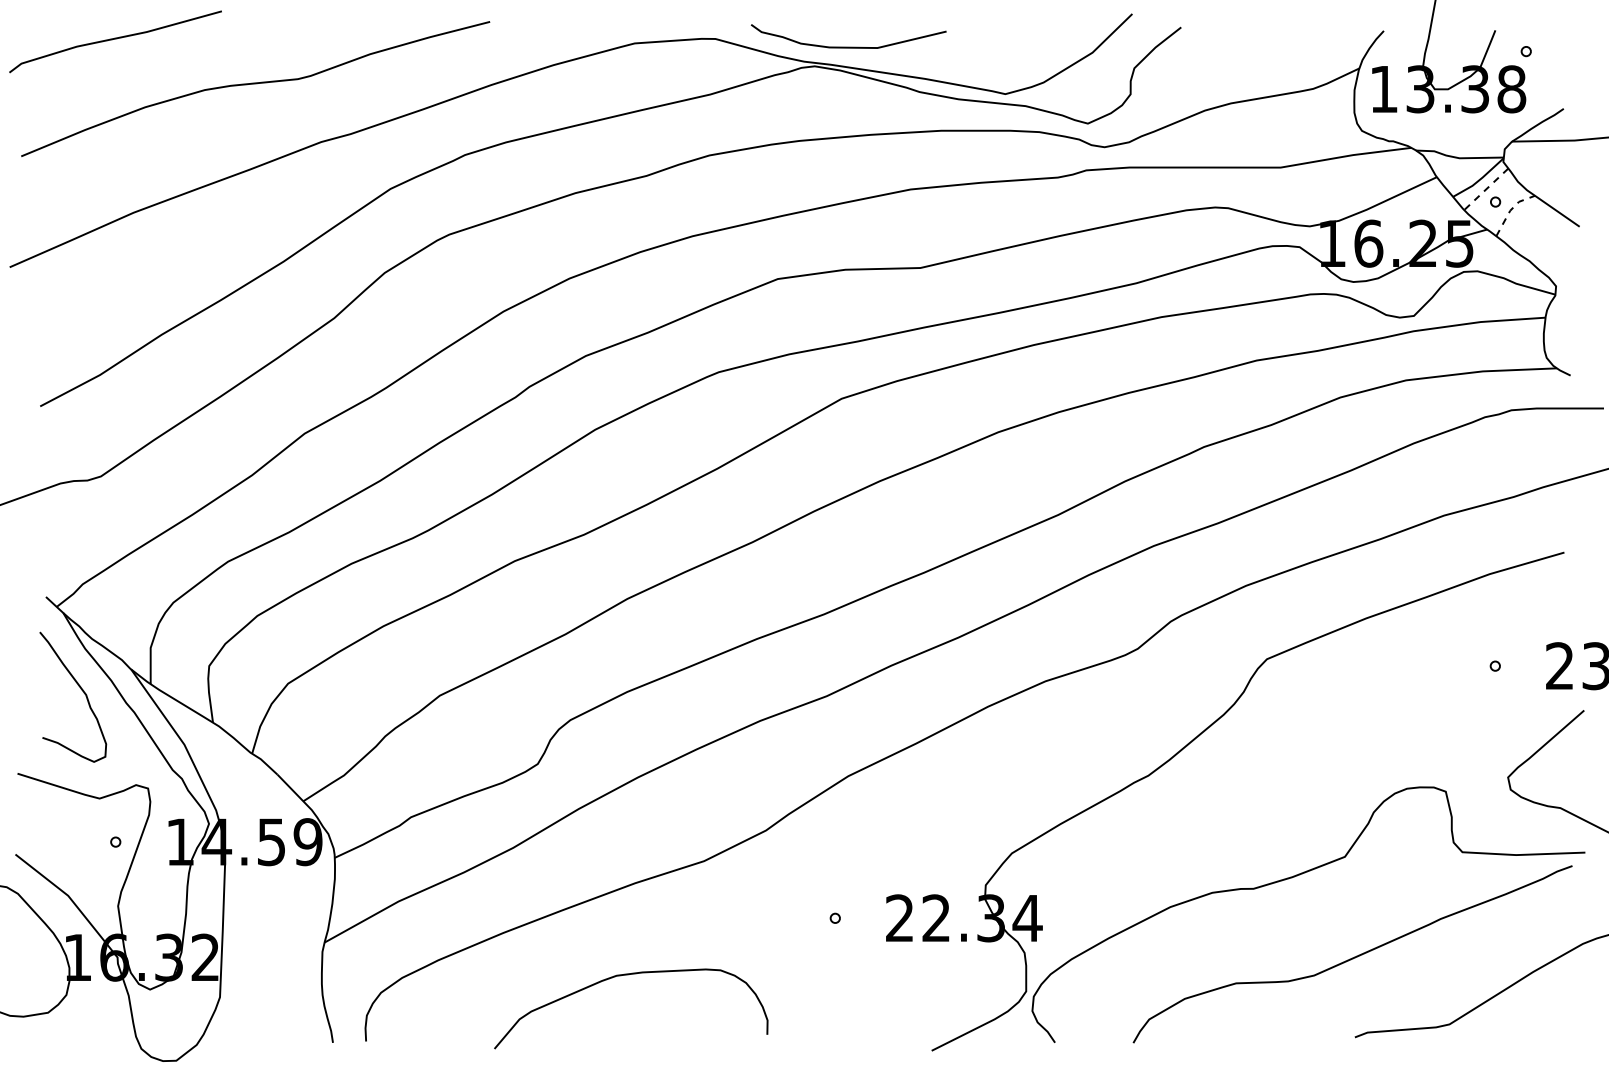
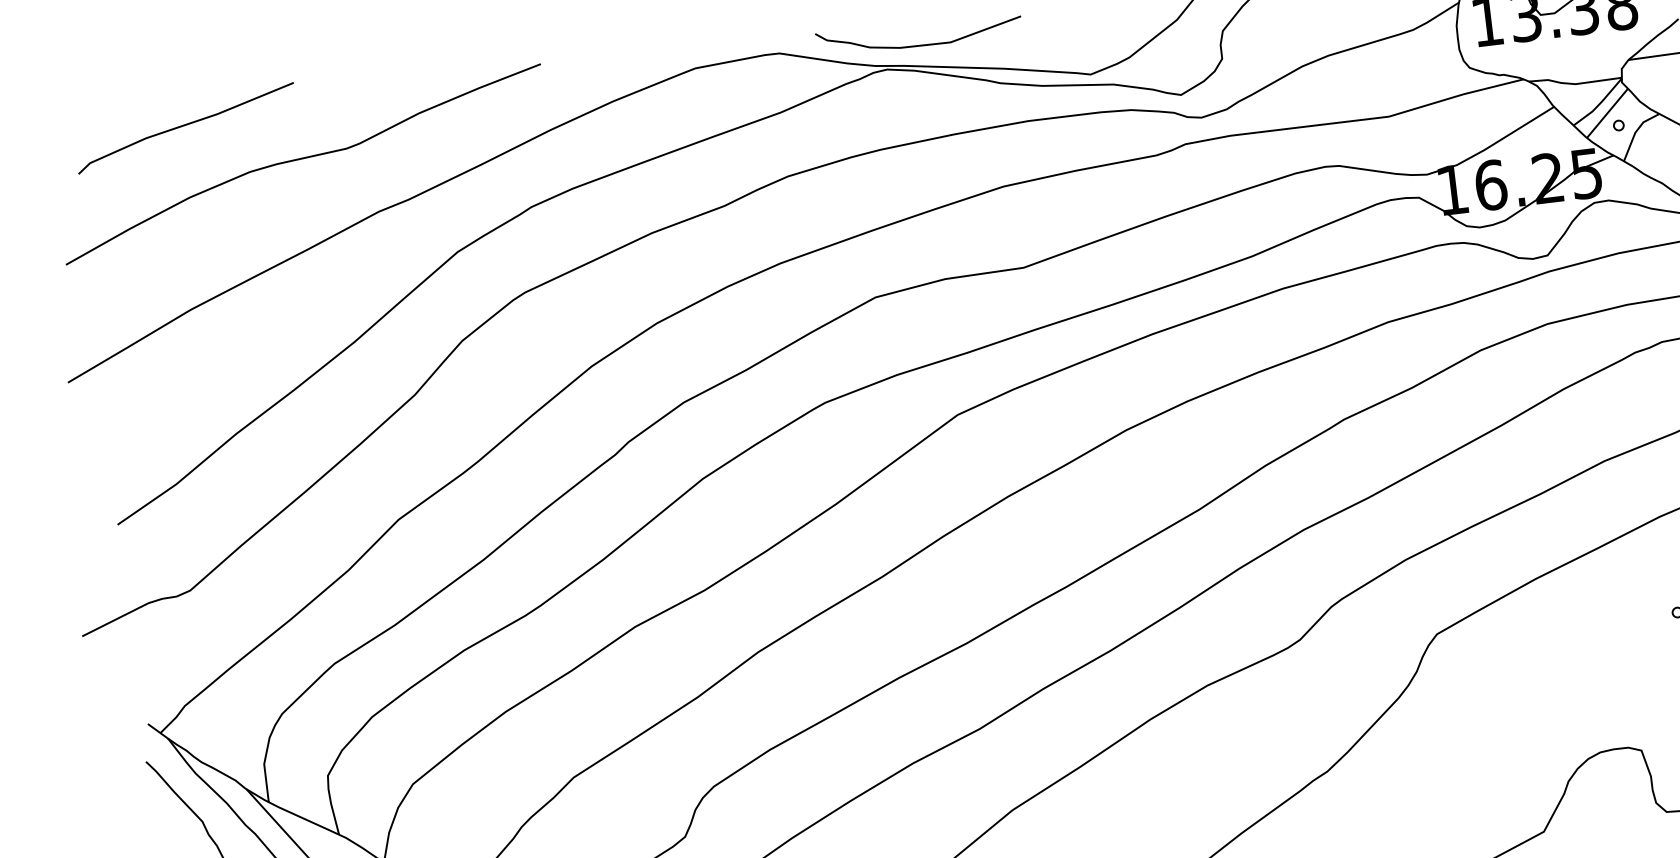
line: (115, 39) -> (185, 125), moved
line: (1485, 189) -> (1606, 113), dashed -> solid
line: (1510, 210) -> (1635, 132), dashed -> solid

